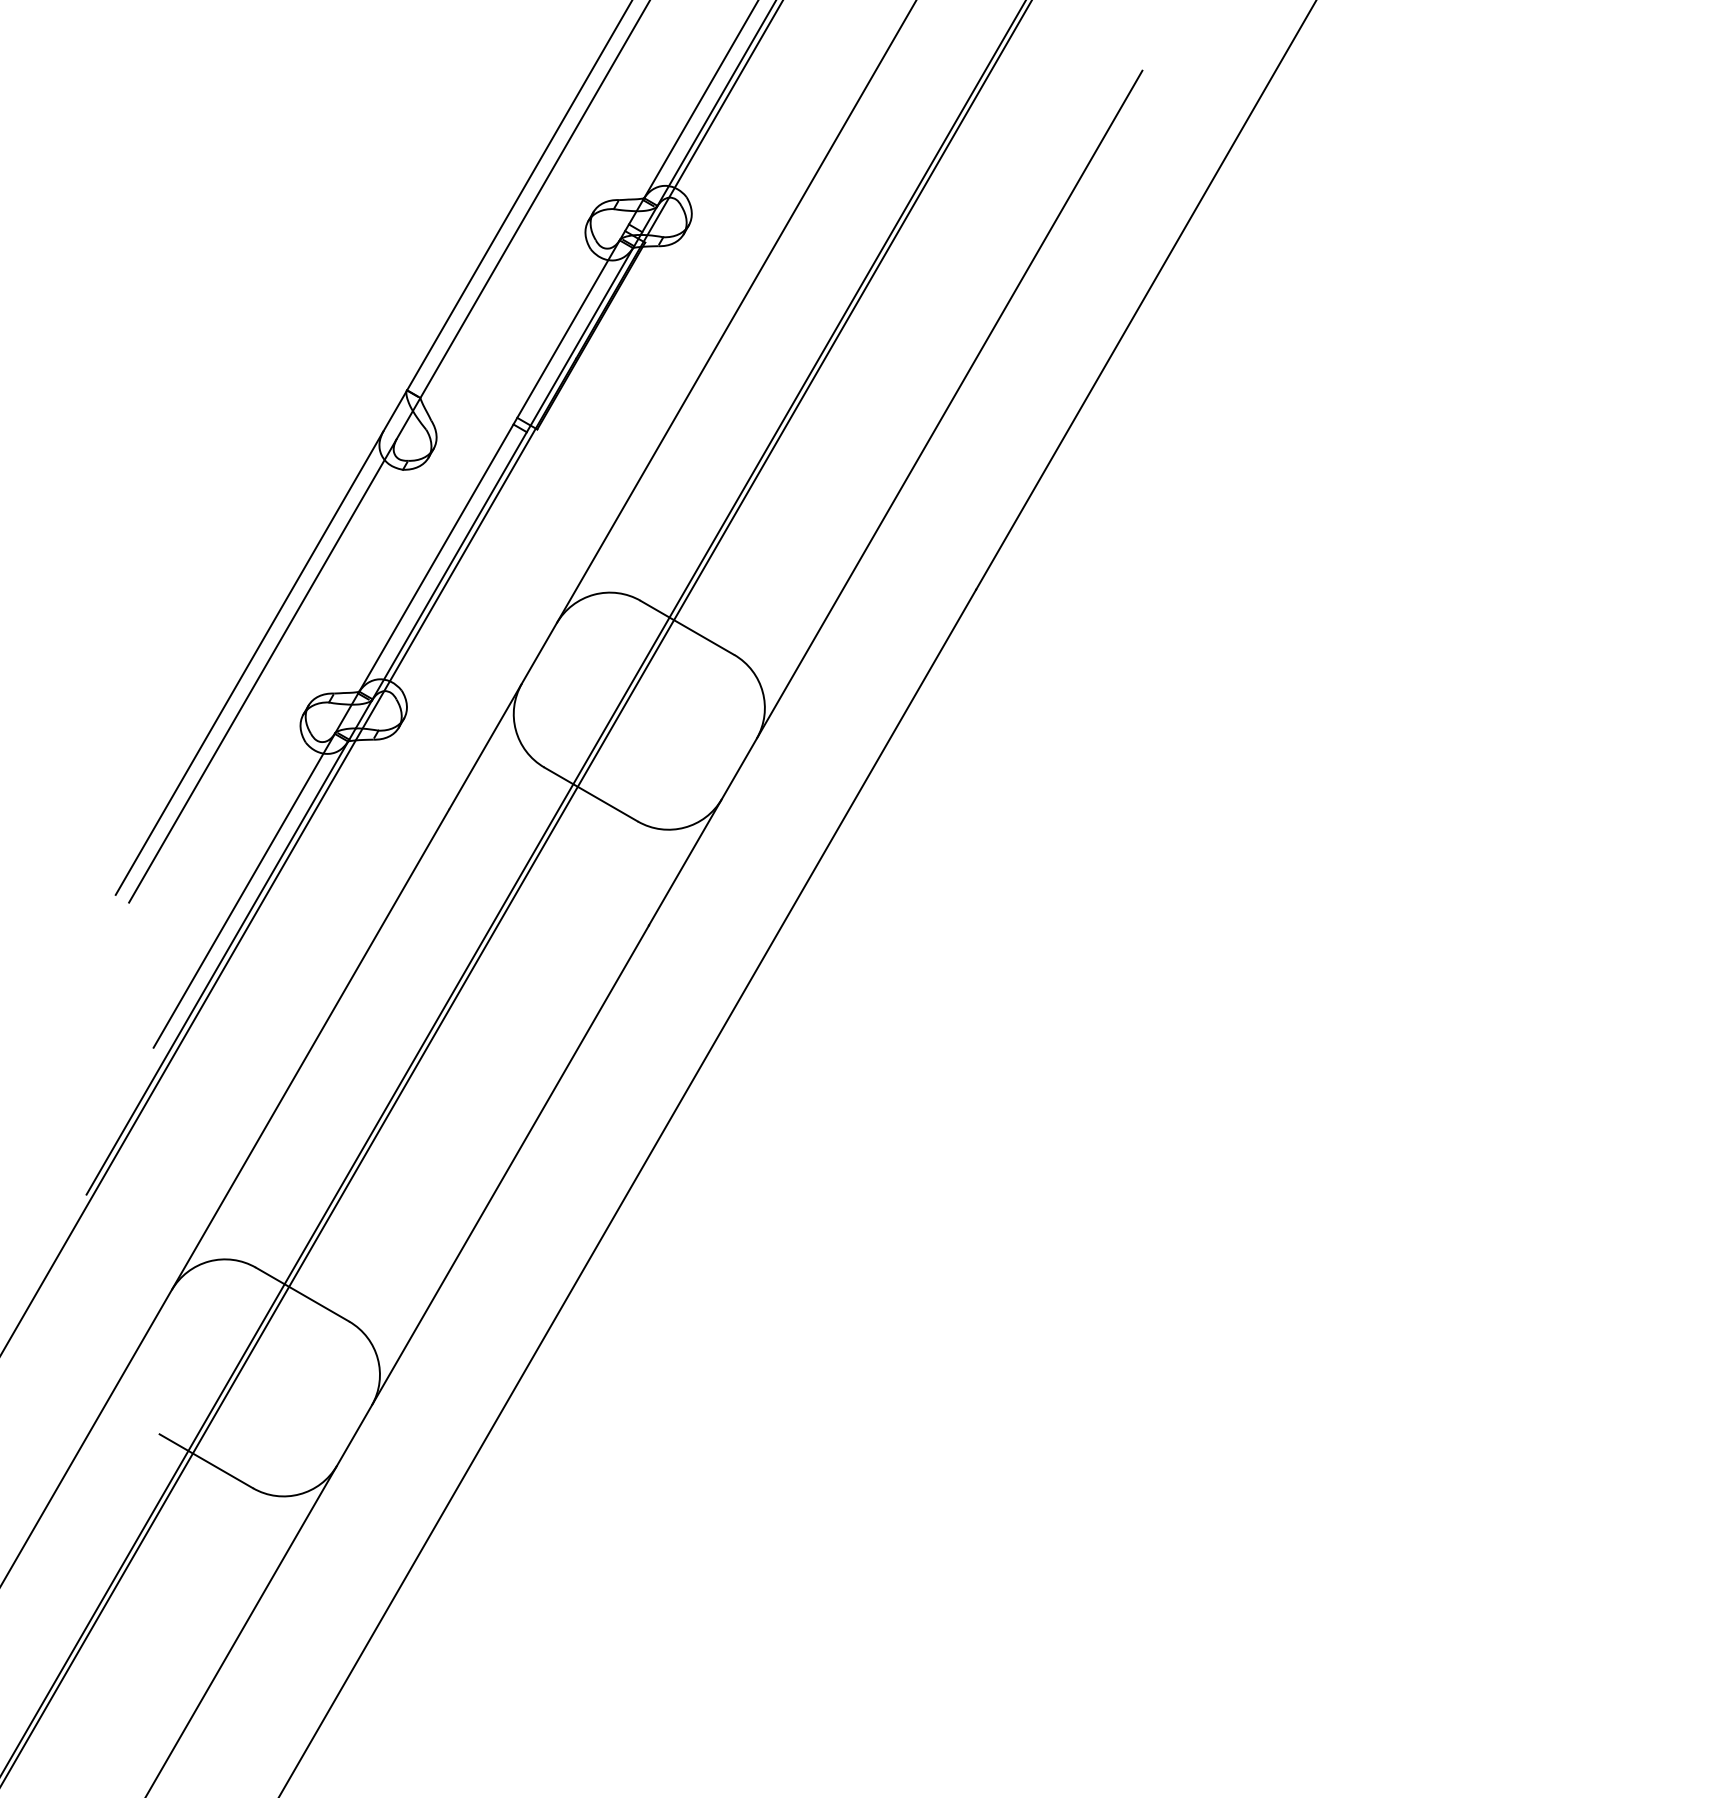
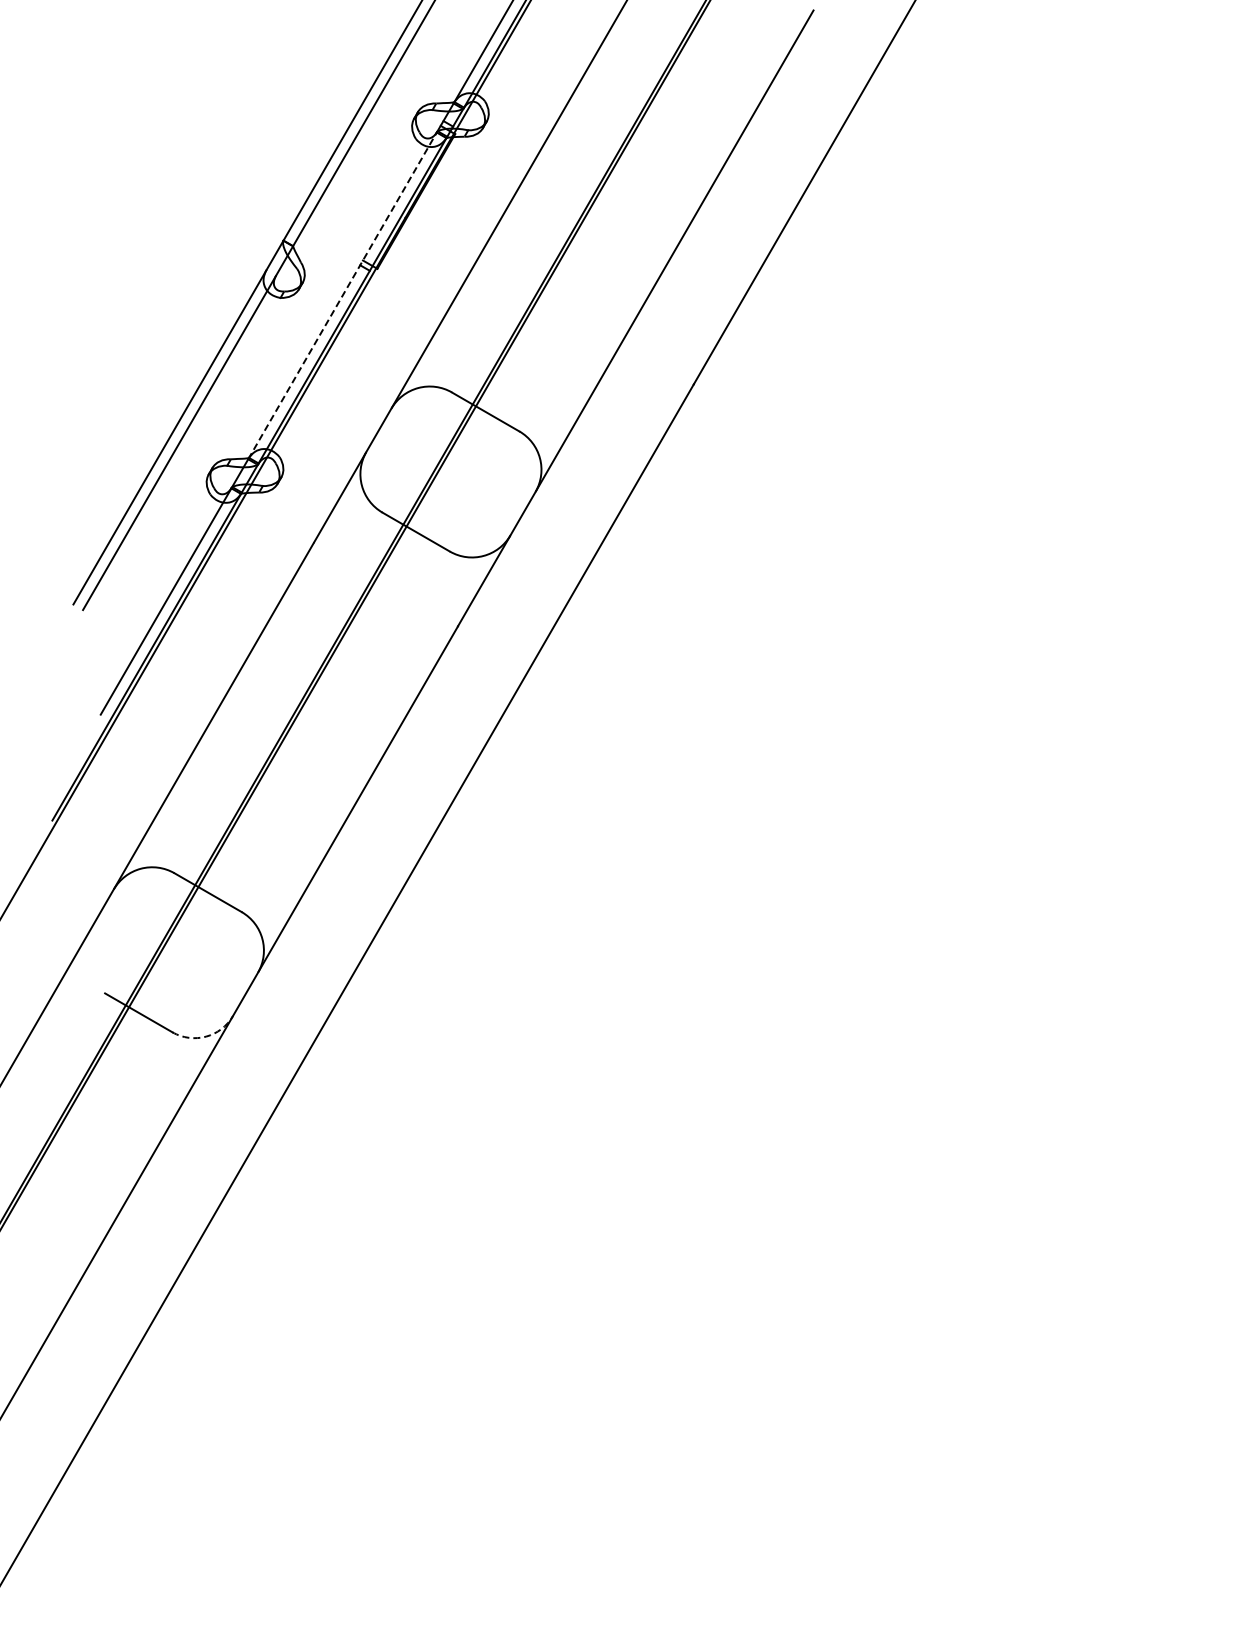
line: (488, 466) -> (342, 295), solid -> dashed
arc: (300, 1494) -> (206, 1036), solid -> dashed

